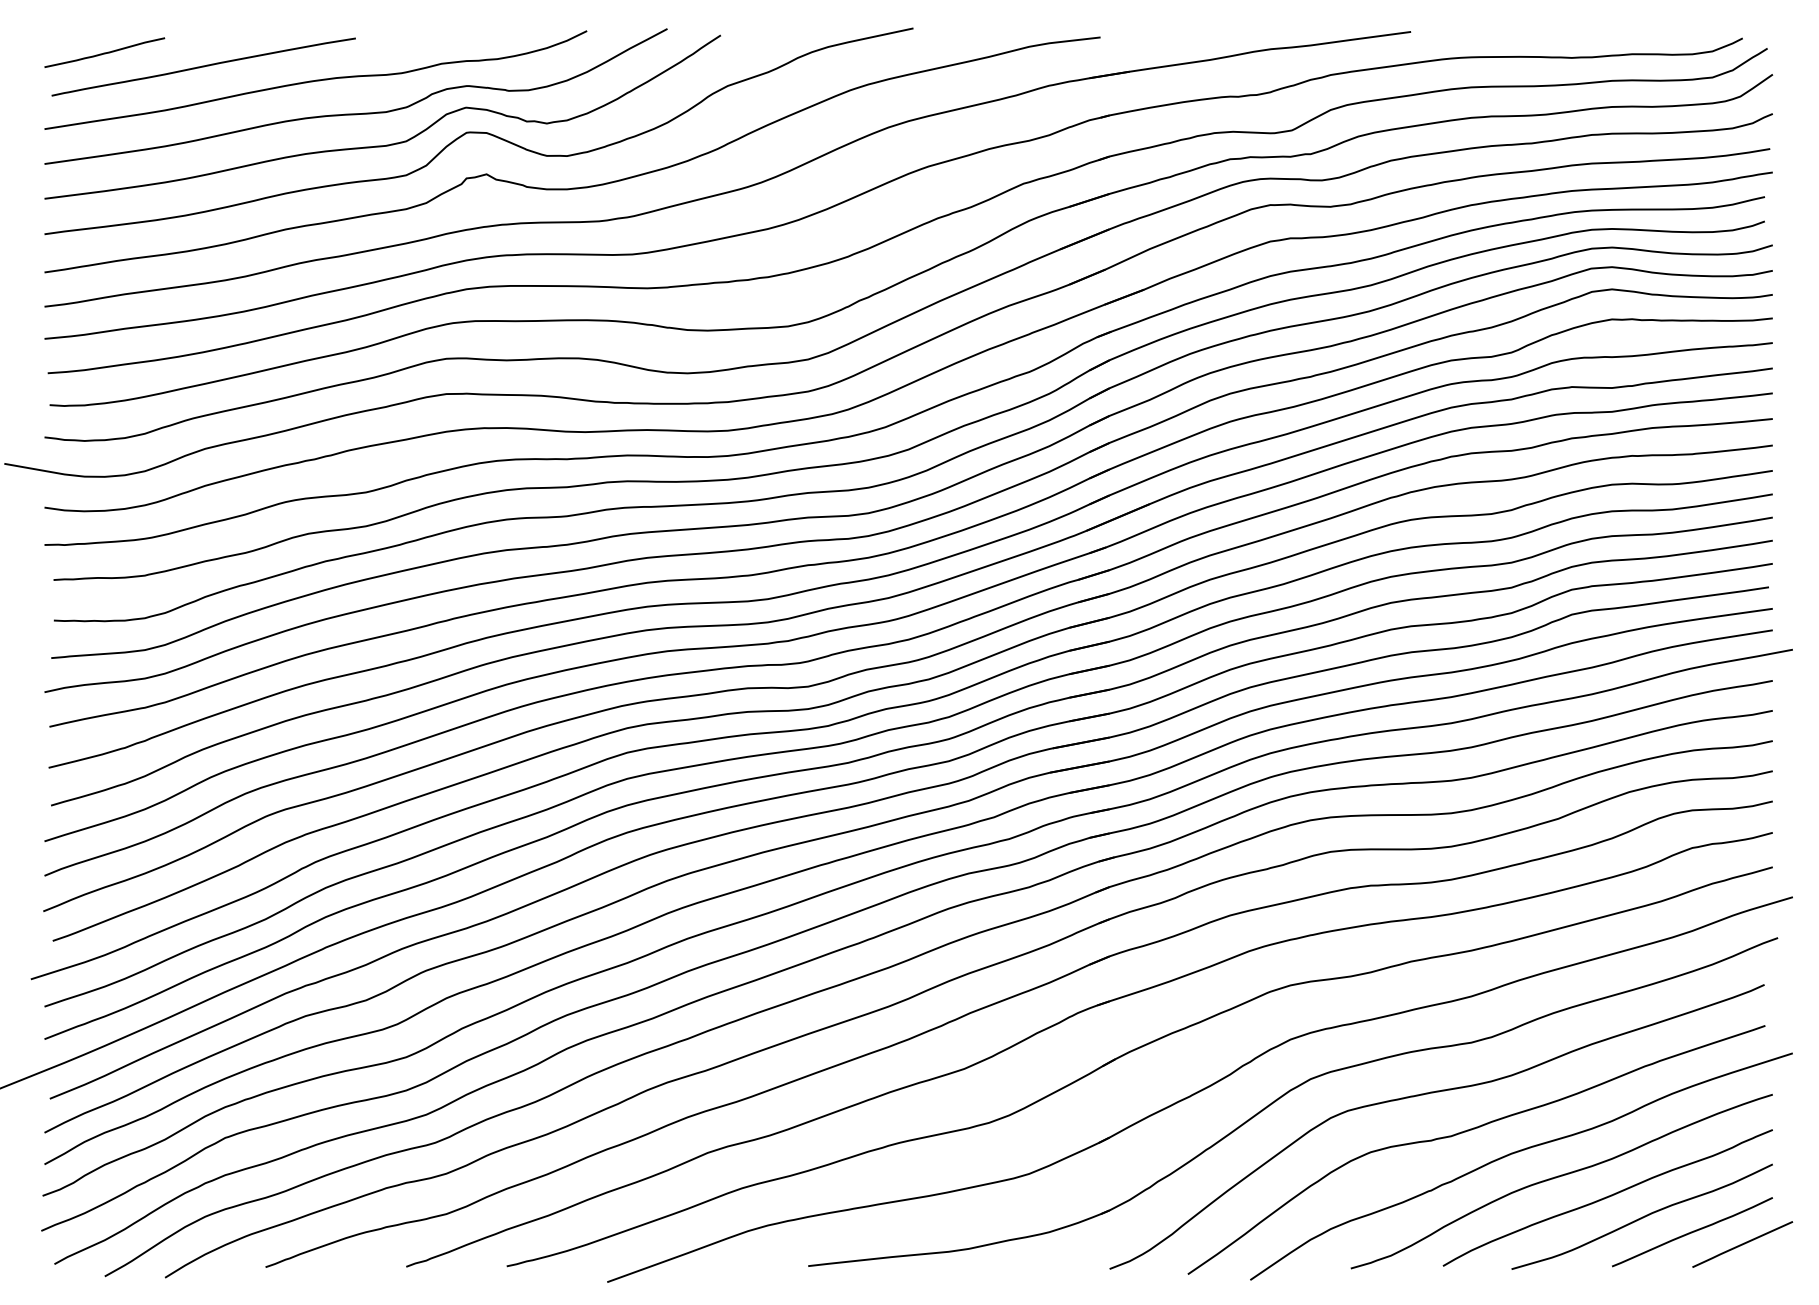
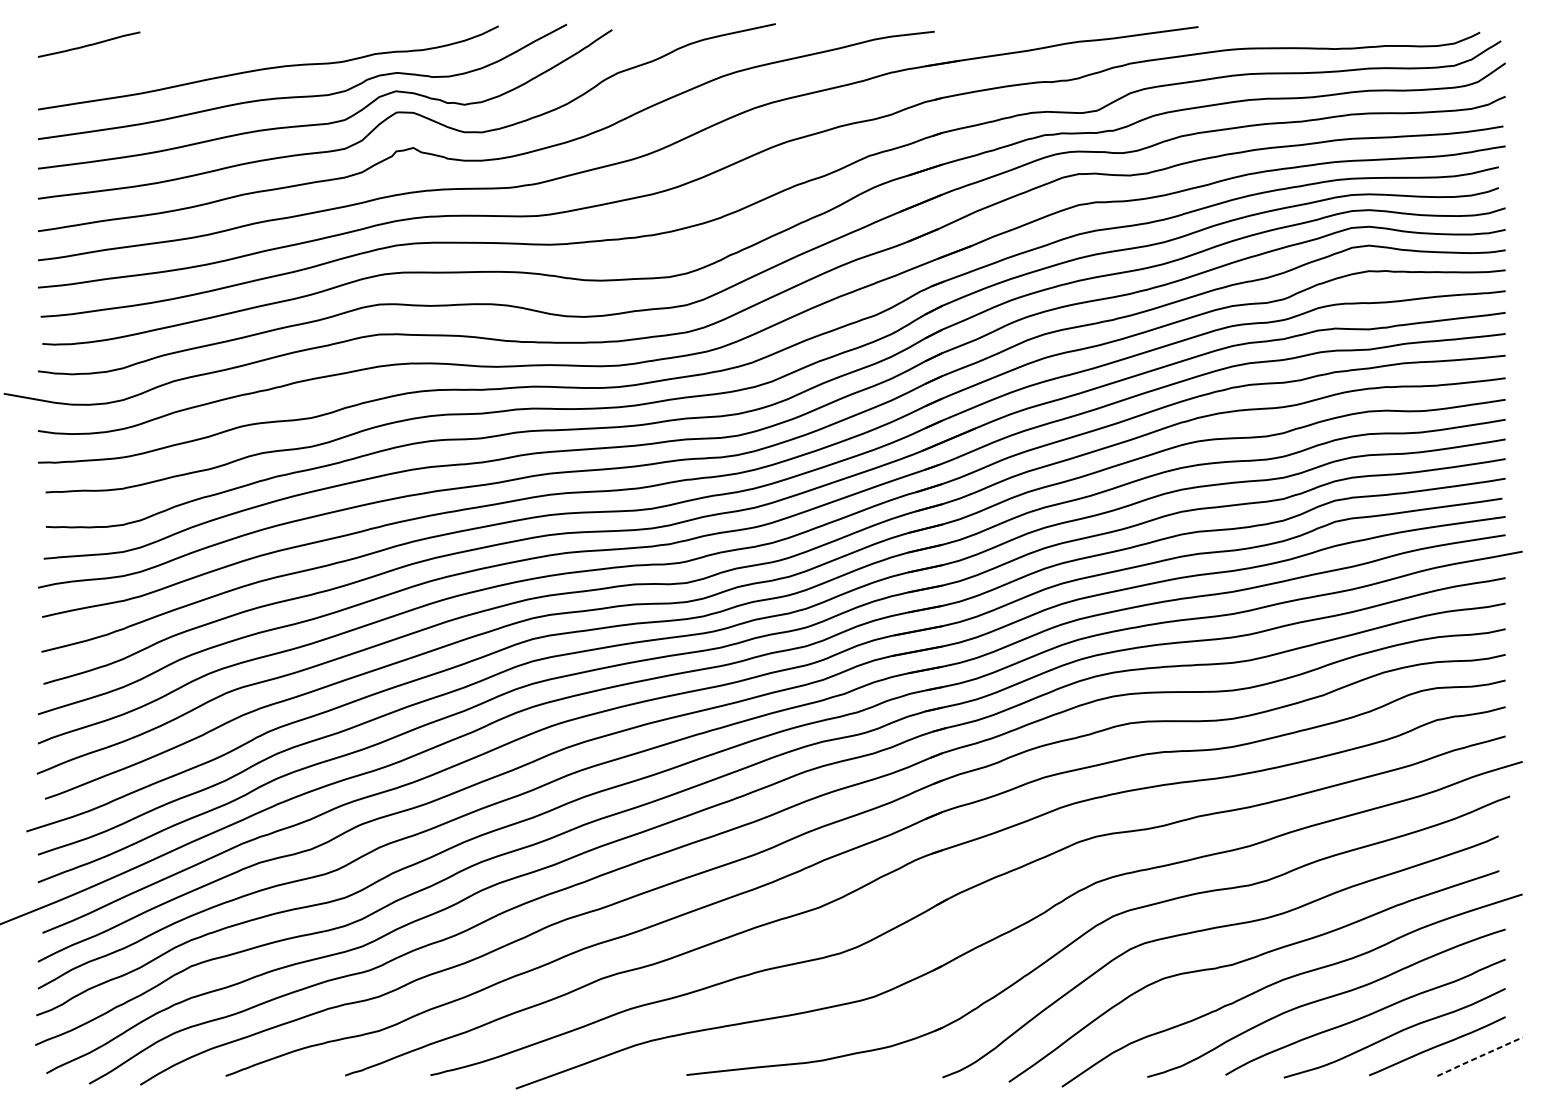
curve: (203, 66) -> (172, 56), removed
line: (1741, 1244) -> (1479, 1056), solid -> dashed

